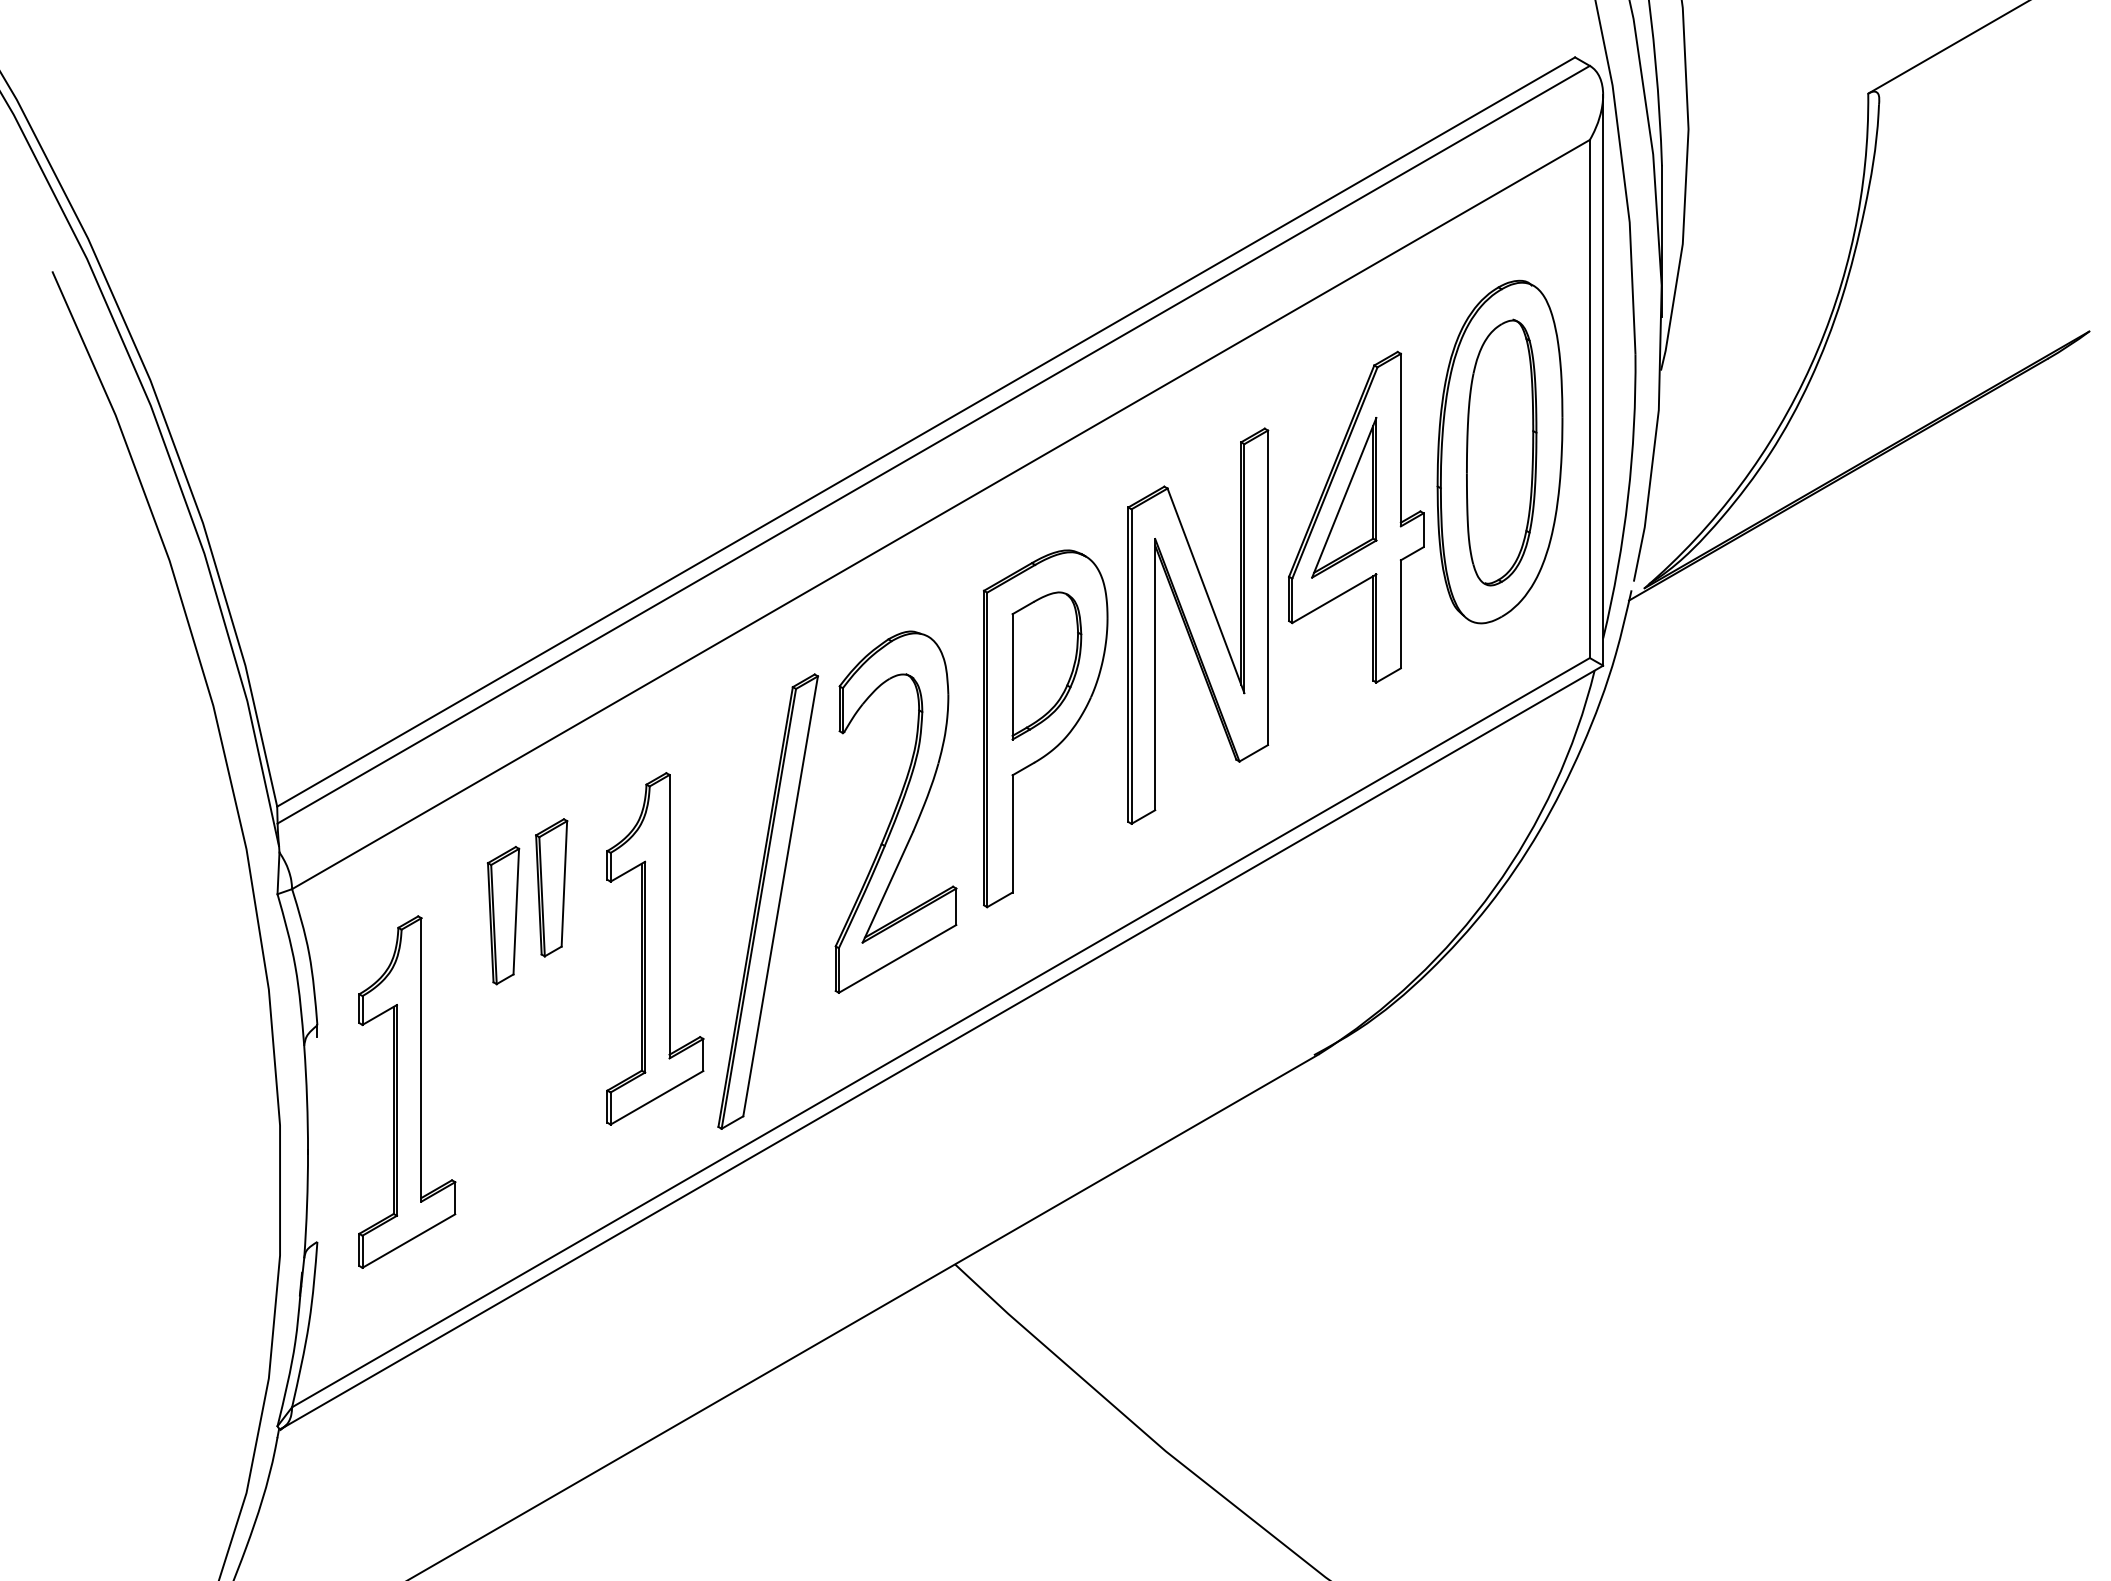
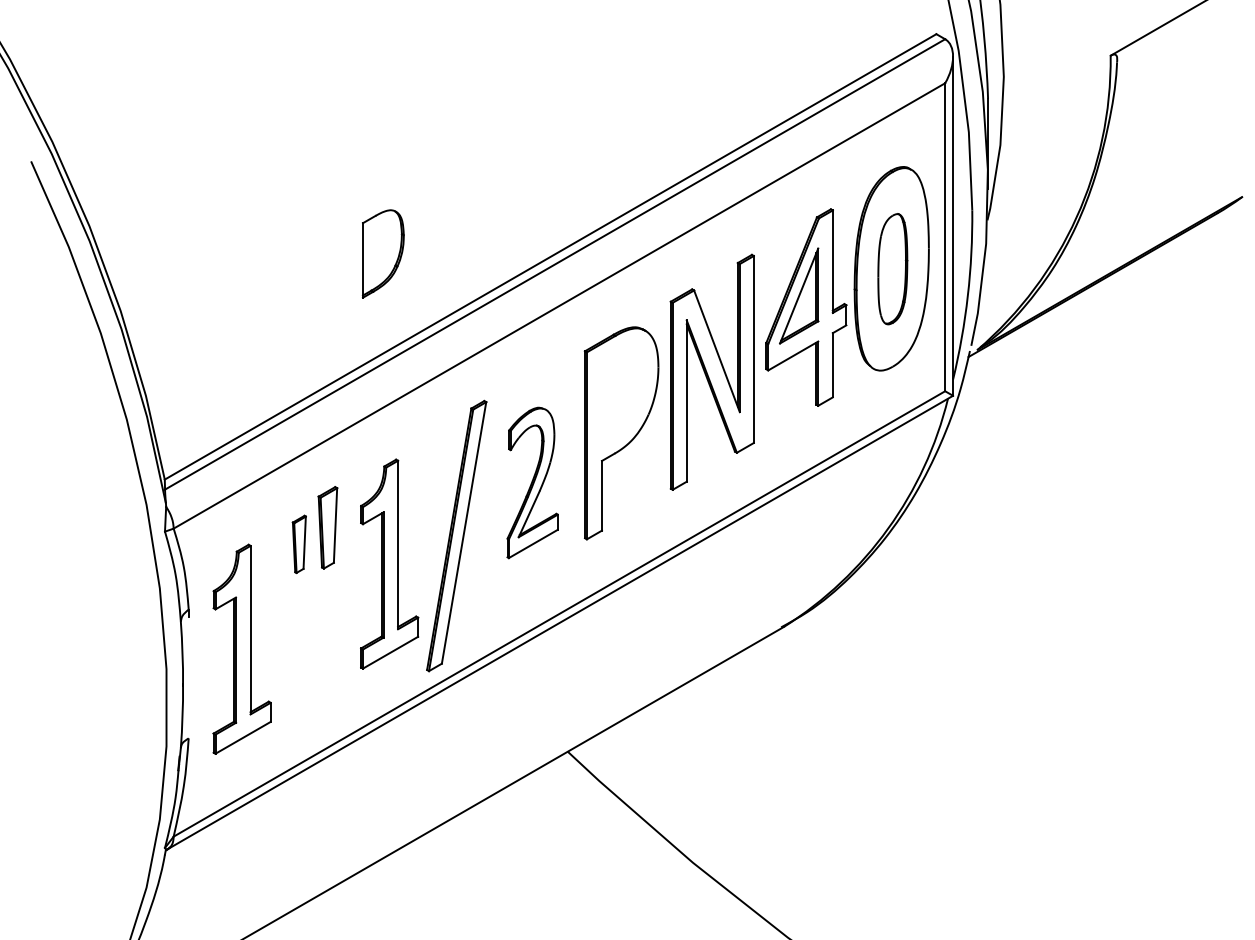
part: (1501, 451) -> (892, 268), size x0.7
part: (1047, 665) -> (383, 253), moved
part: (895, 811) -> (532, 482), size x0.7
part: (503, 915) -> (299, 544), size x0.7

